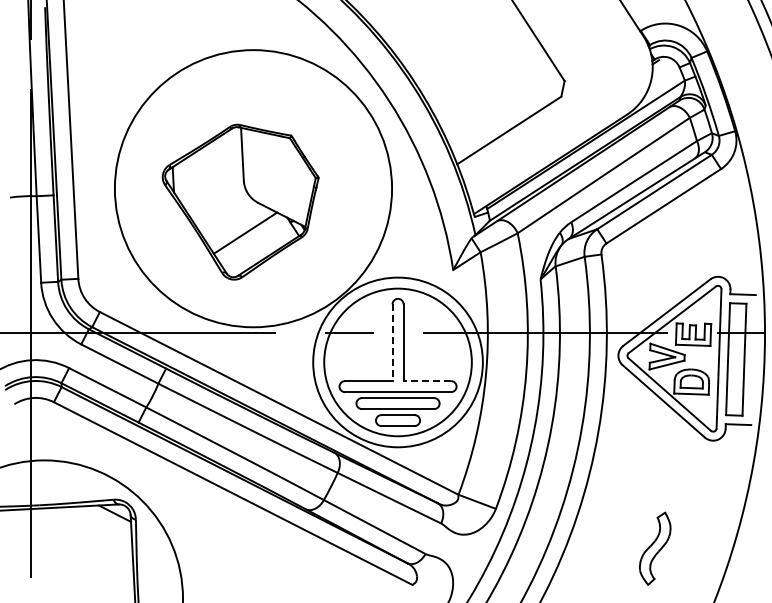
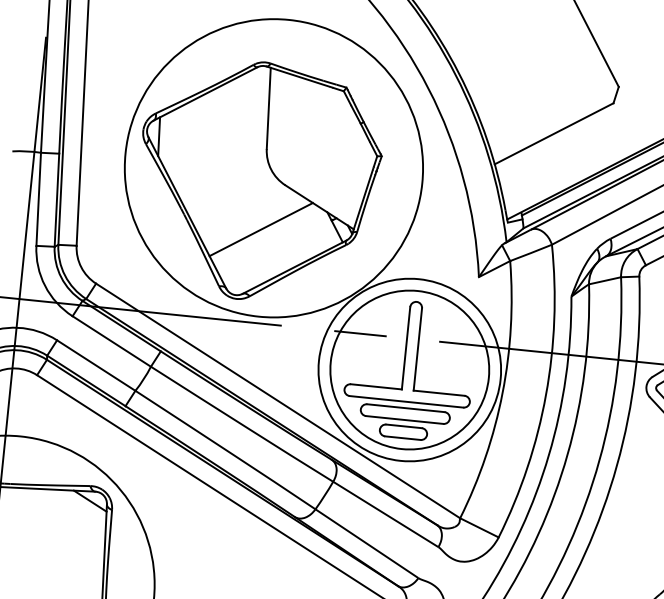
part: (240, 201) -> (258, 180), size x1.43
line: (392, 343) -> (405, 349), dashed -> solid
line: (427, 381) -> (439, 393), dashed -> solid

